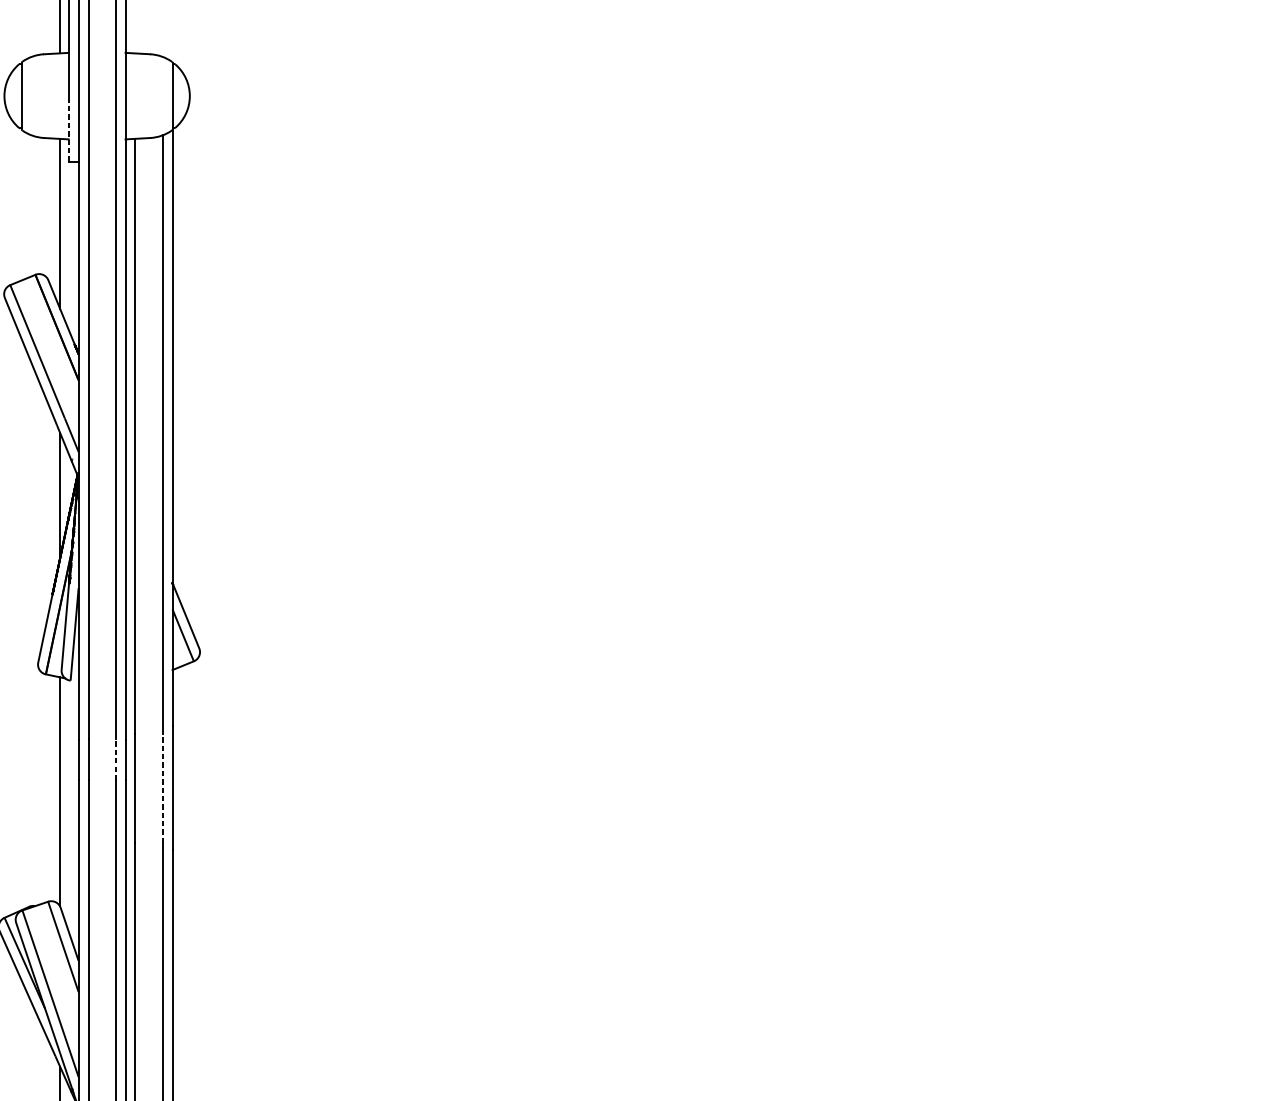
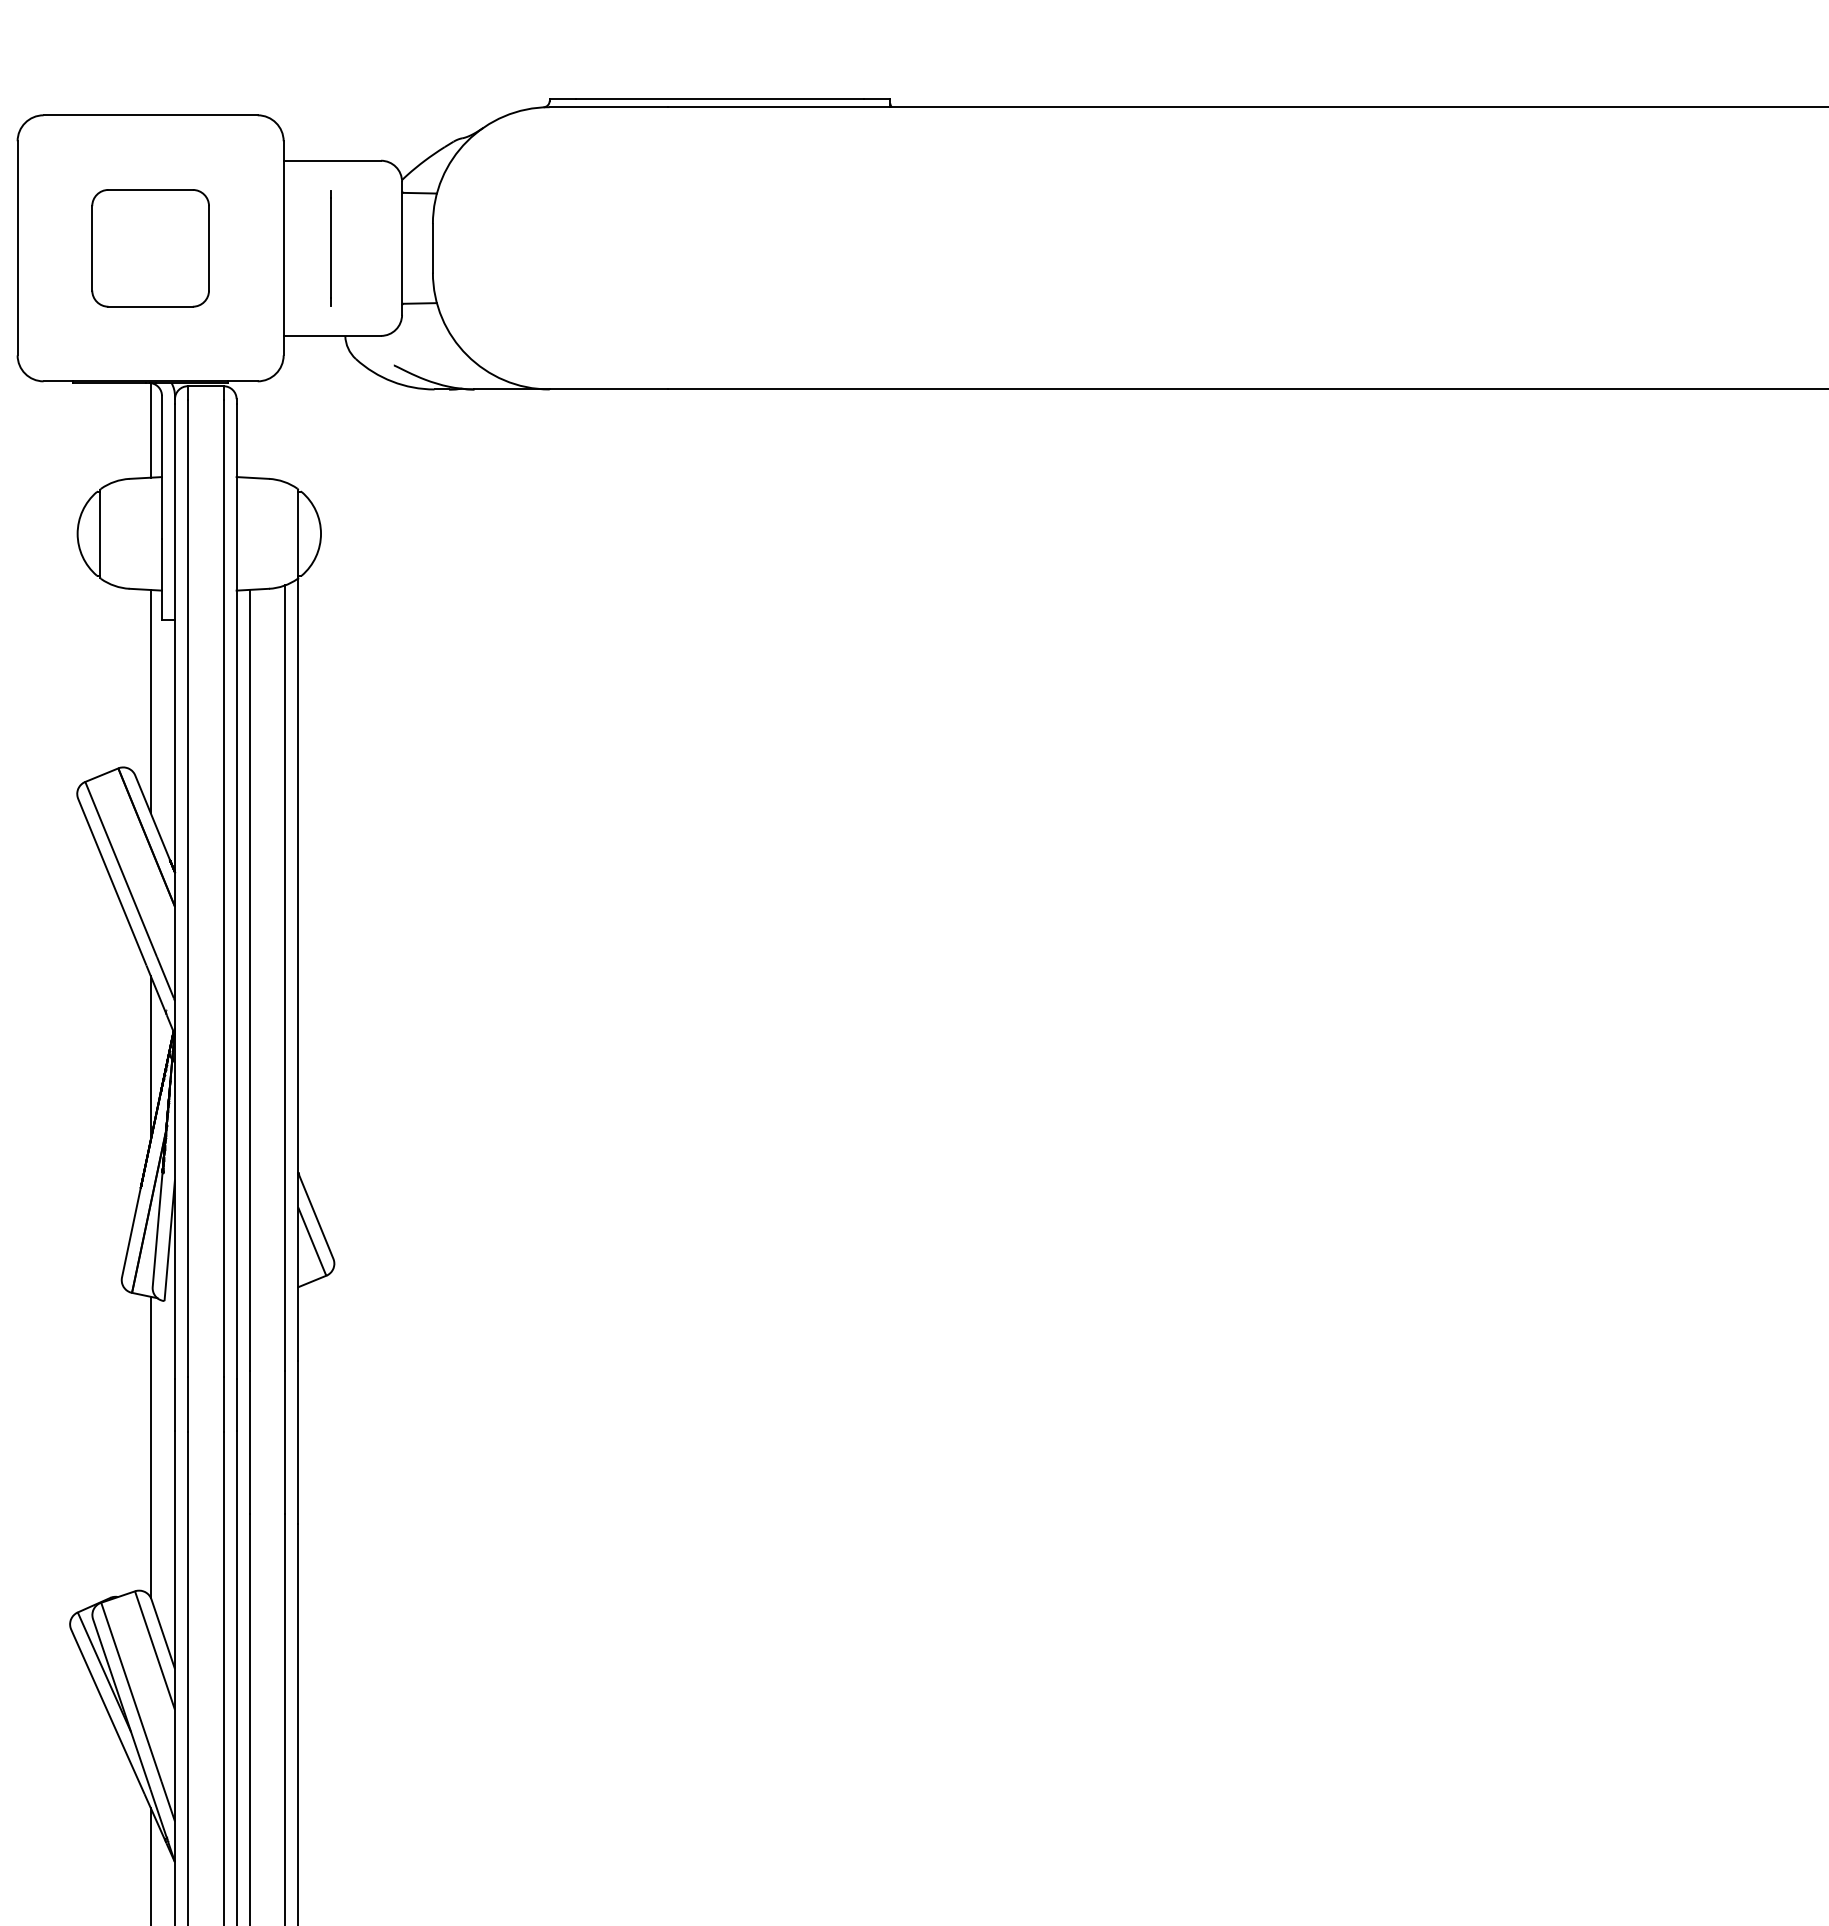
line: (69, 130) -> (162, 579), dashed -> solid
line: (115, 759) -> (223, 1404), dashed -> solid
line: (162, 788) -> (285, 1442), dashed -> solid

